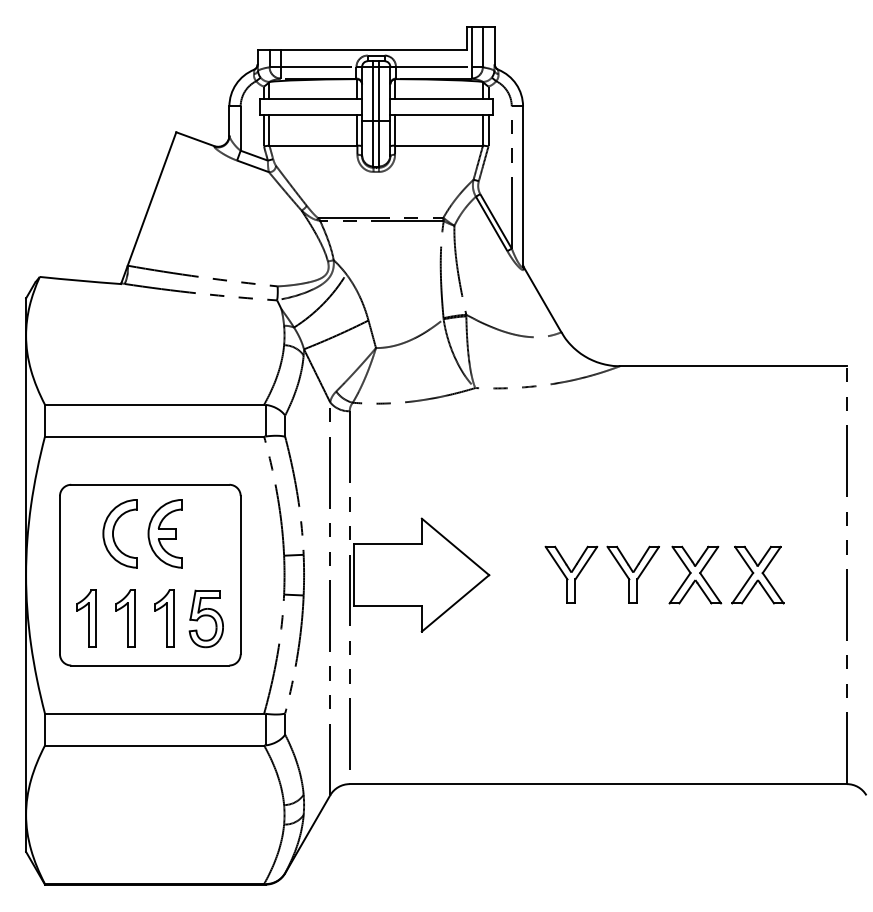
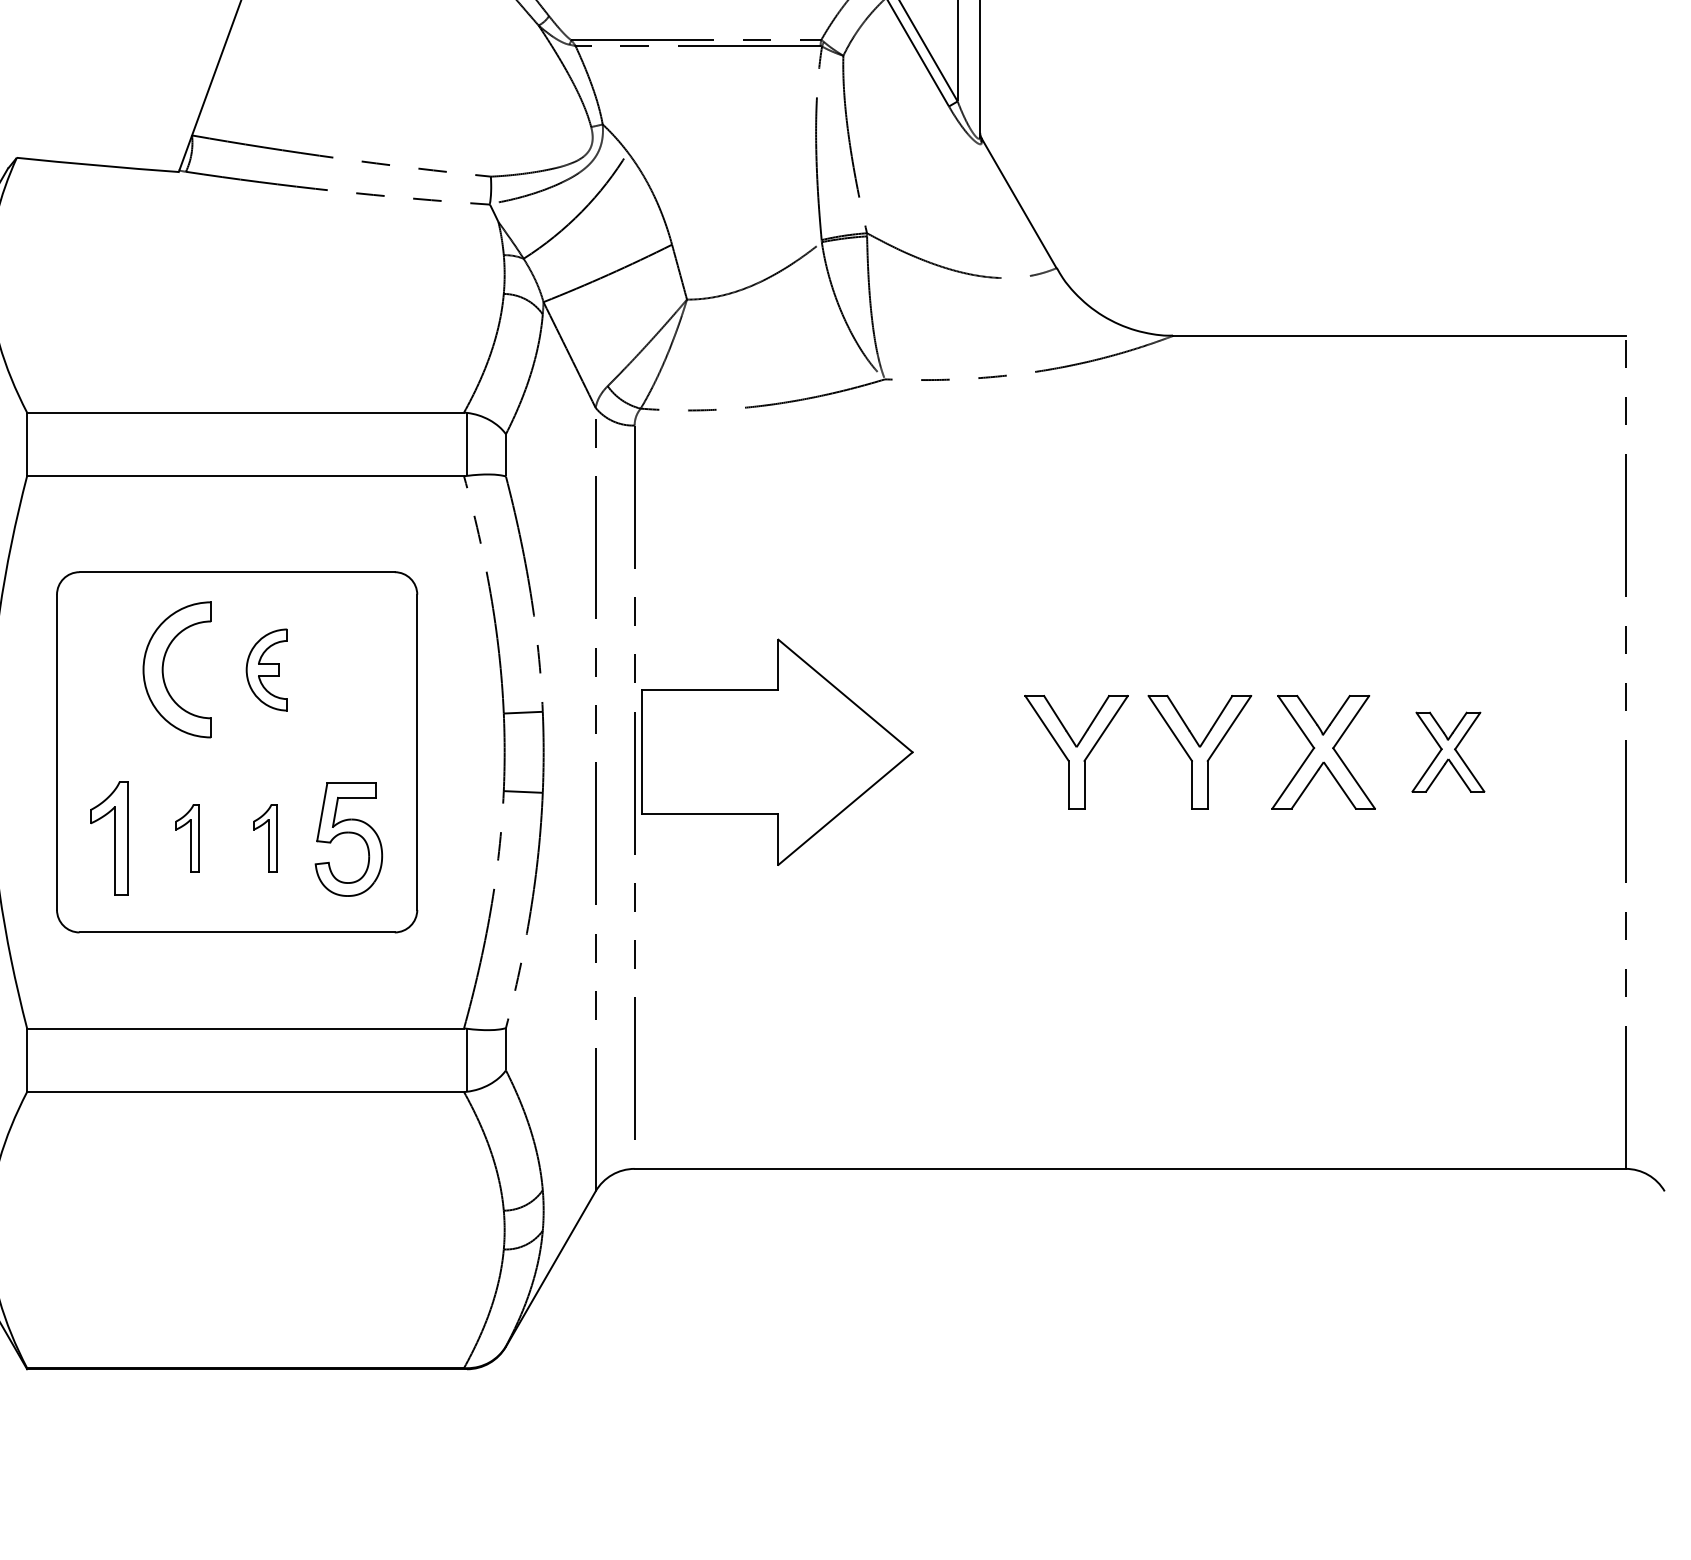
part: (164, 533) -> (265, 669), size x0.6
part: (757, 574) -> (1447, 751), size x0.7
part: (125, 618) -> (187, 838), size x0.6
part: (164, 618) -> (265, 838), size x0.6

